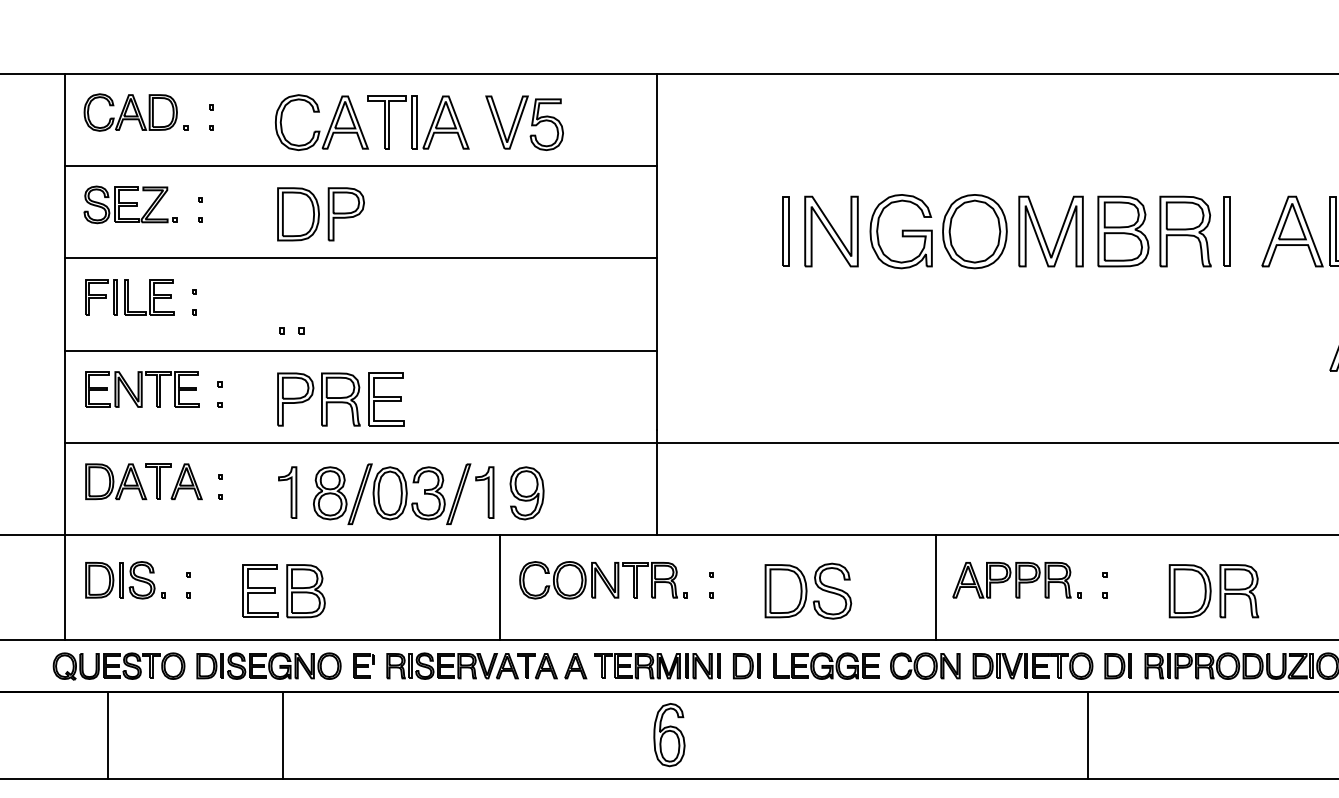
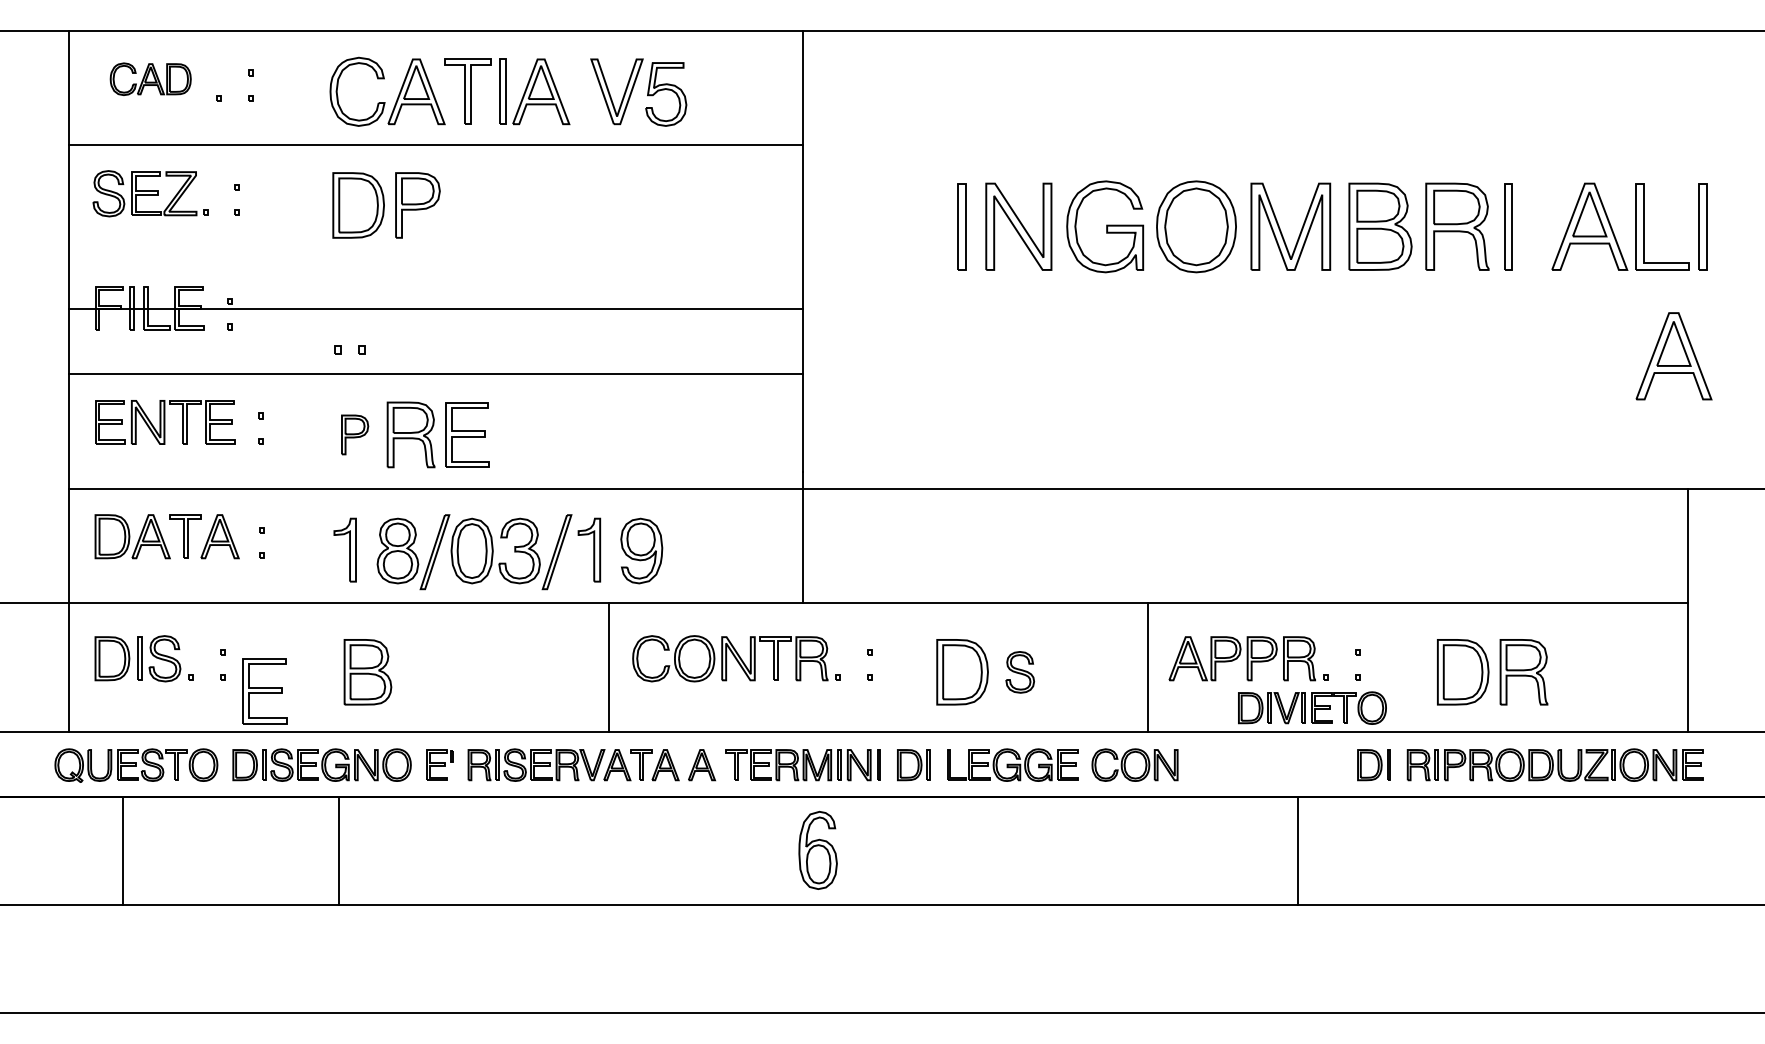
part: (130, 111) -> (150, 78), size x0.7
line: (360, 257) -> (435, 308), moved
part: (295, 399) -> (354, 434), size x0.6
part: (260, 591) -> (264, 691), moved
part: (832, 591) -> (1020, 672), size x0.6
part: (1033, 665) -> (1312, 707), moved
line: (1087, 735) -> (1297, 851), moved

